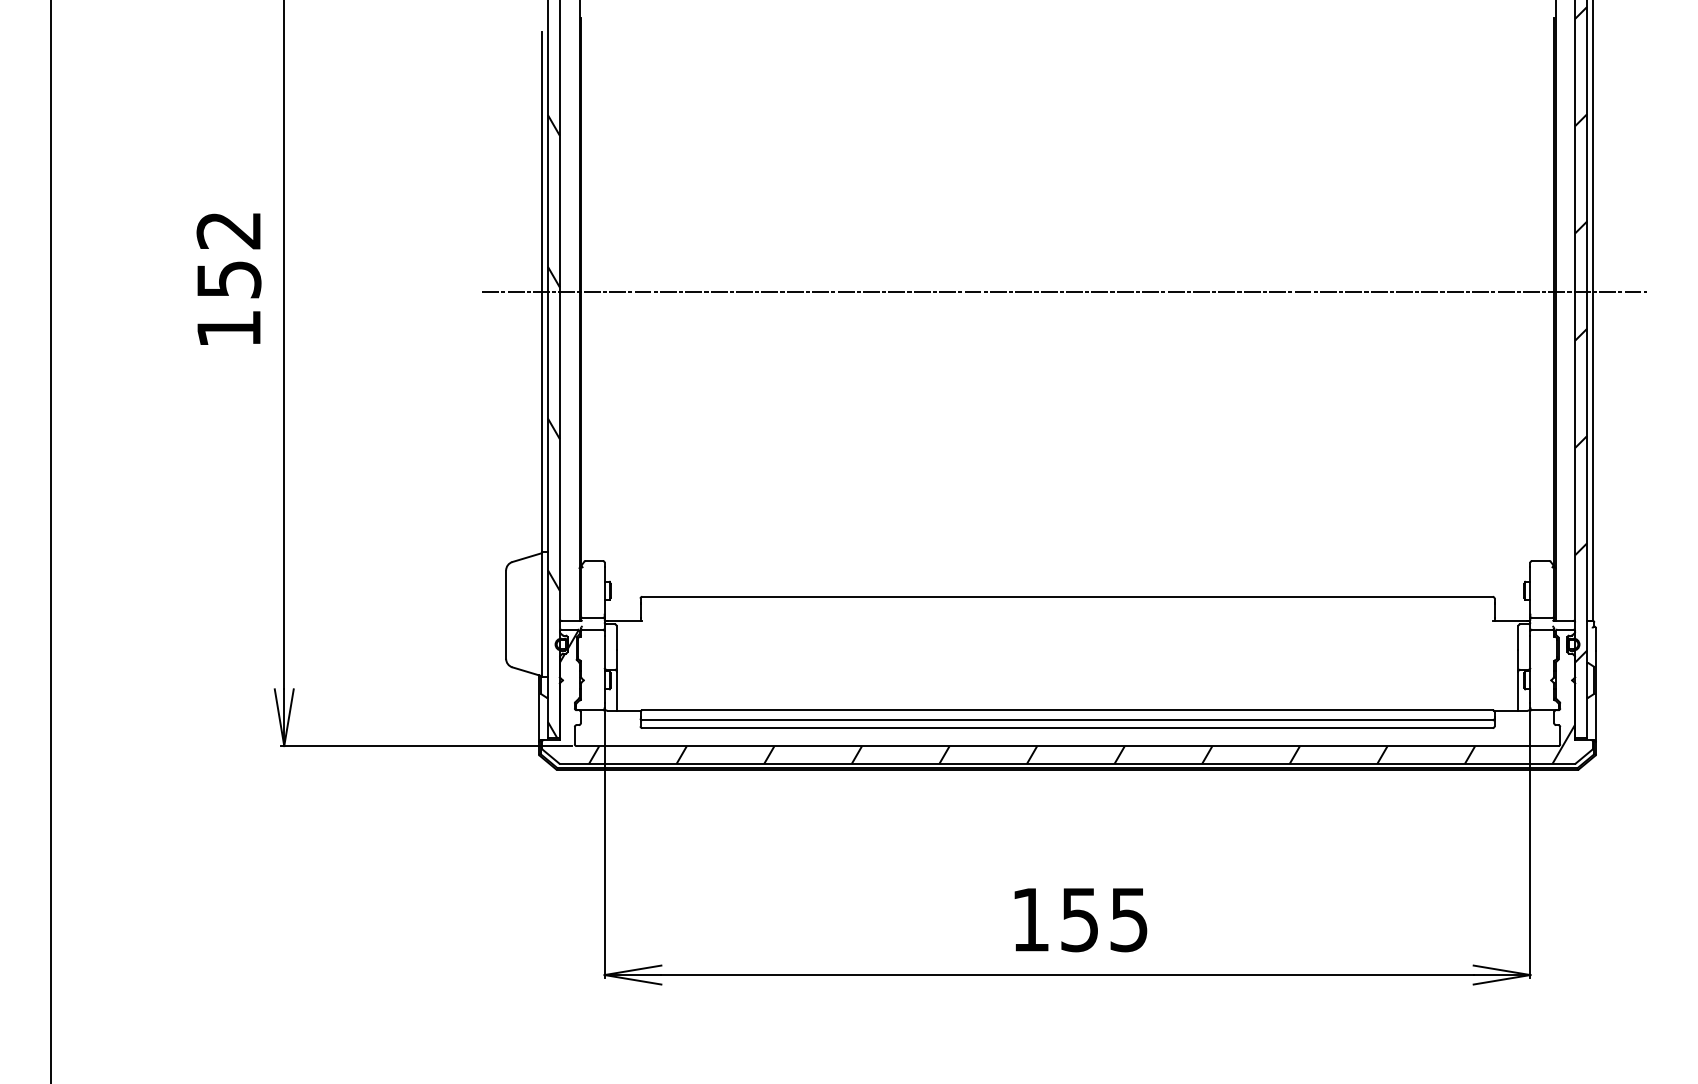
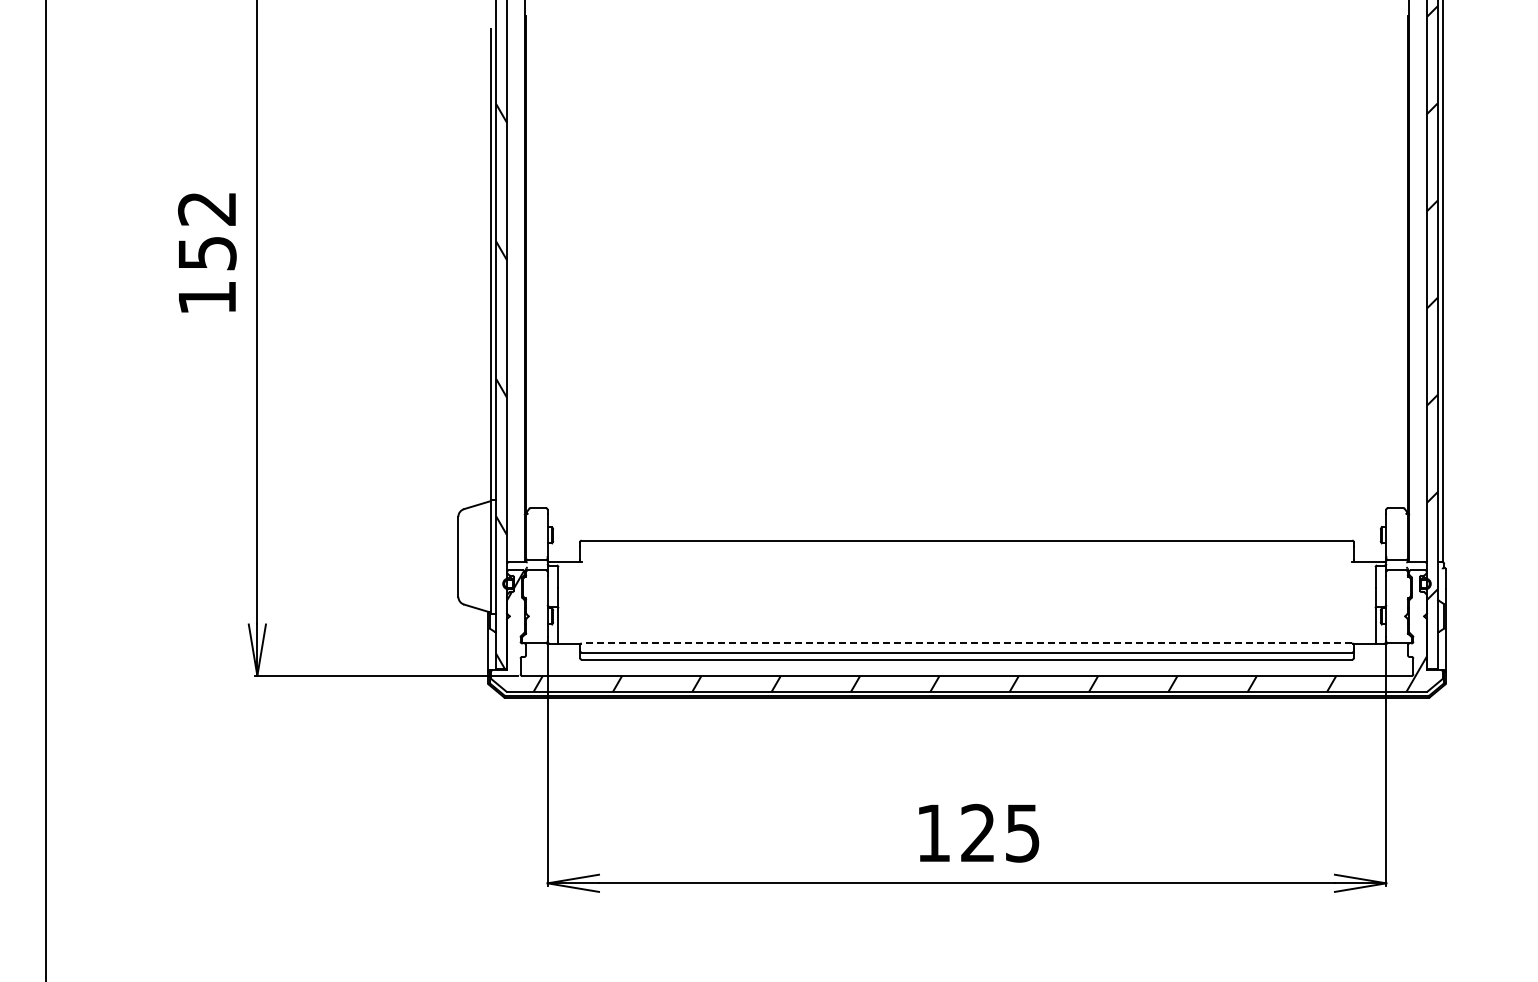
line: (1063, 291) -> (963, 264), removed
line: (1067, 710) -> (966, 643), solid -> dashed
text: (1079, 918) -> (977, 832), 155 -> 125

